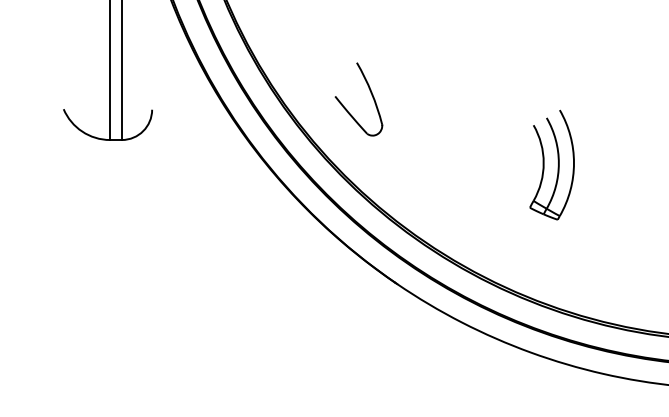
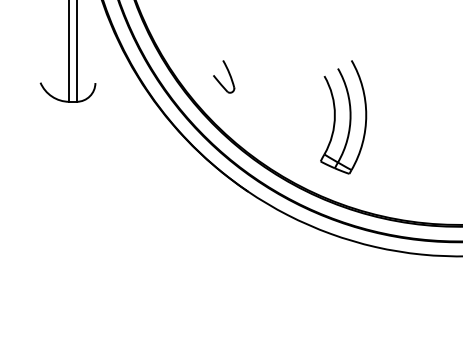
part: (360, 99) -> (224, 76), size x0.71
part: (551, 165) -> (343, 117), size x1.67

